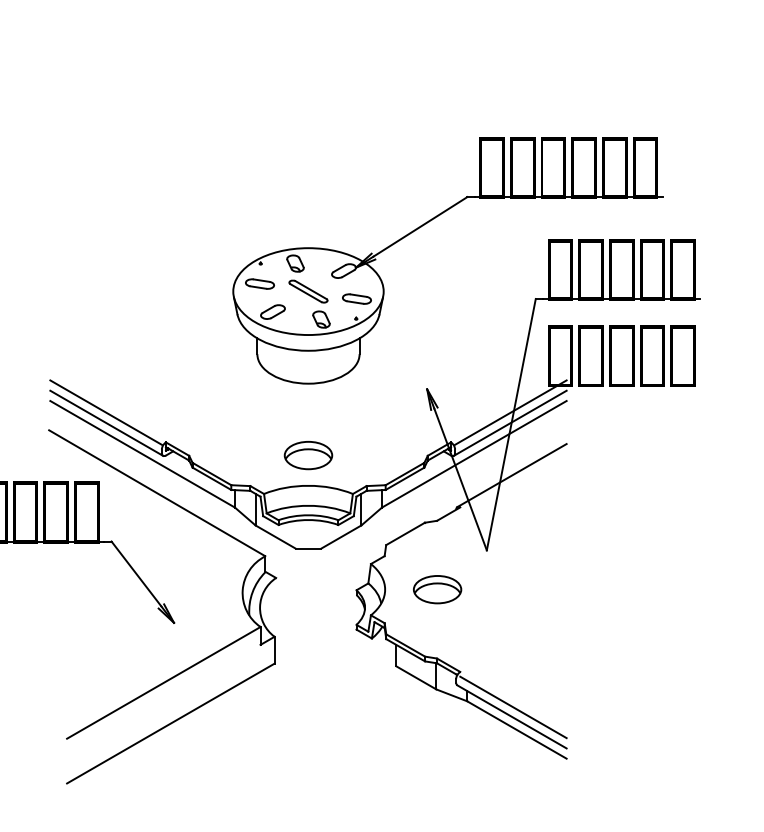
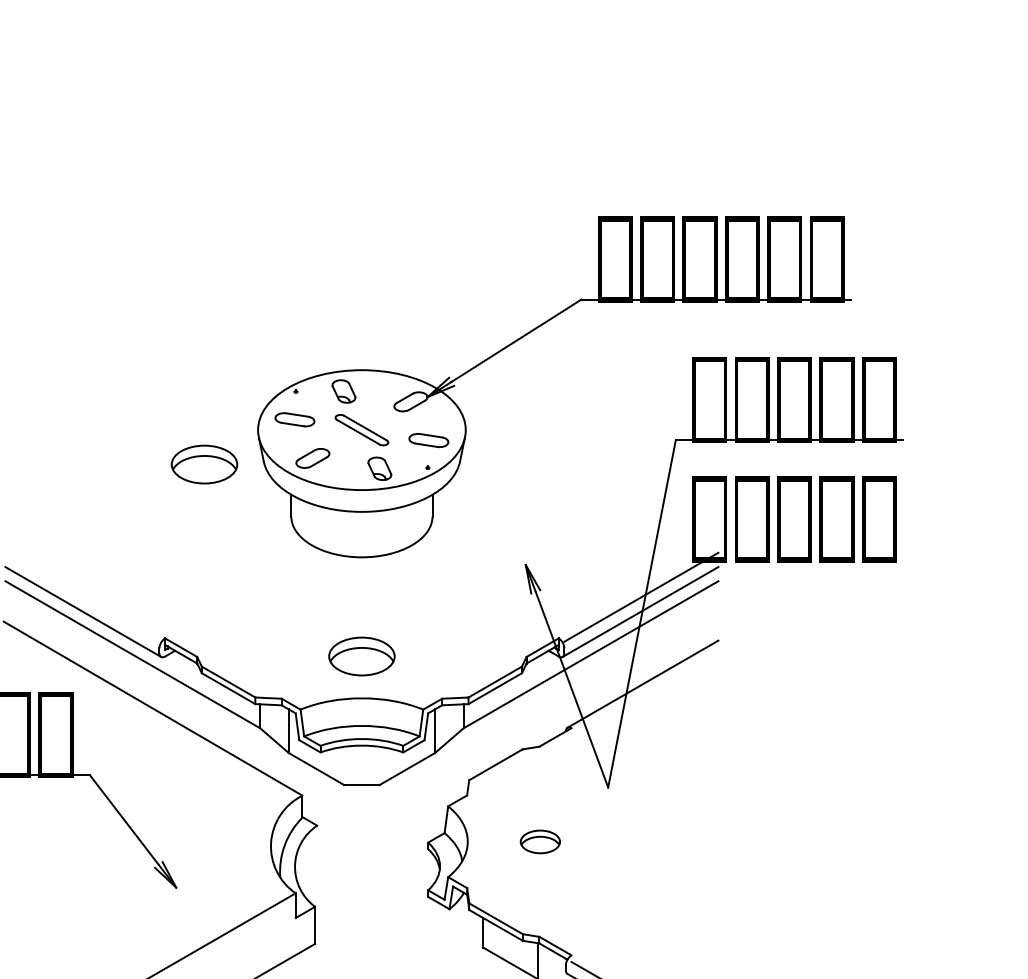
part: (194, 316) -> (204, 464), added
line: (105, 412) -> (81, 597), removed
part: (437, 589) -> (540, 841), size x0.6

